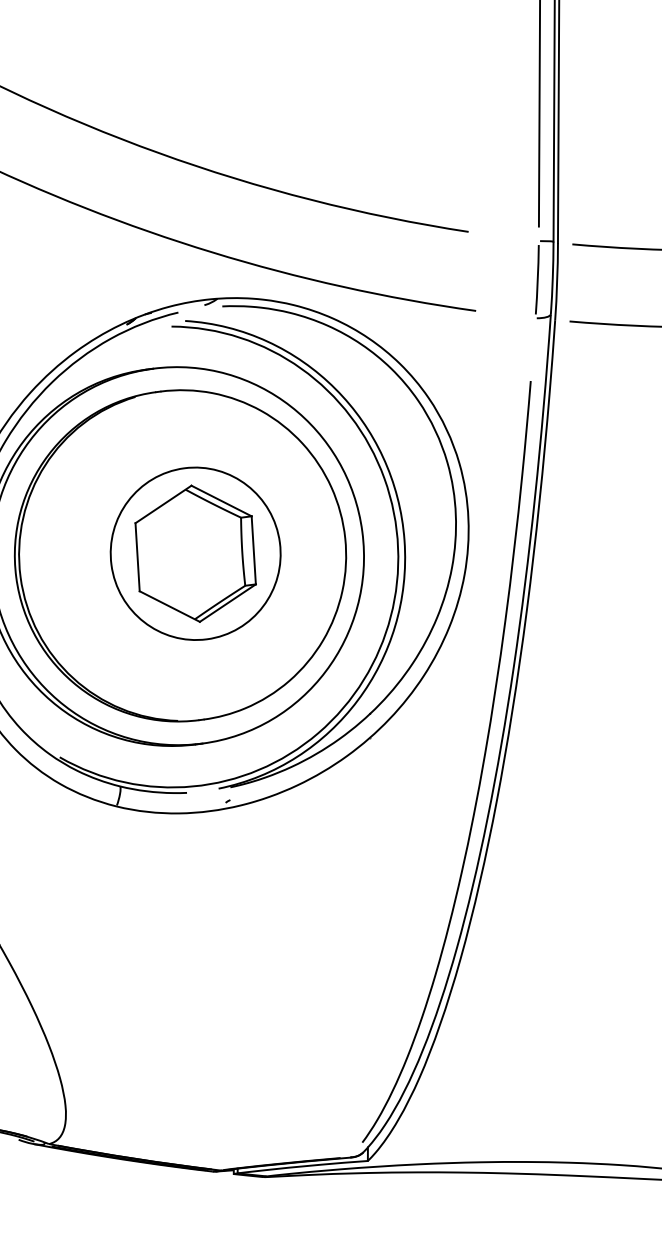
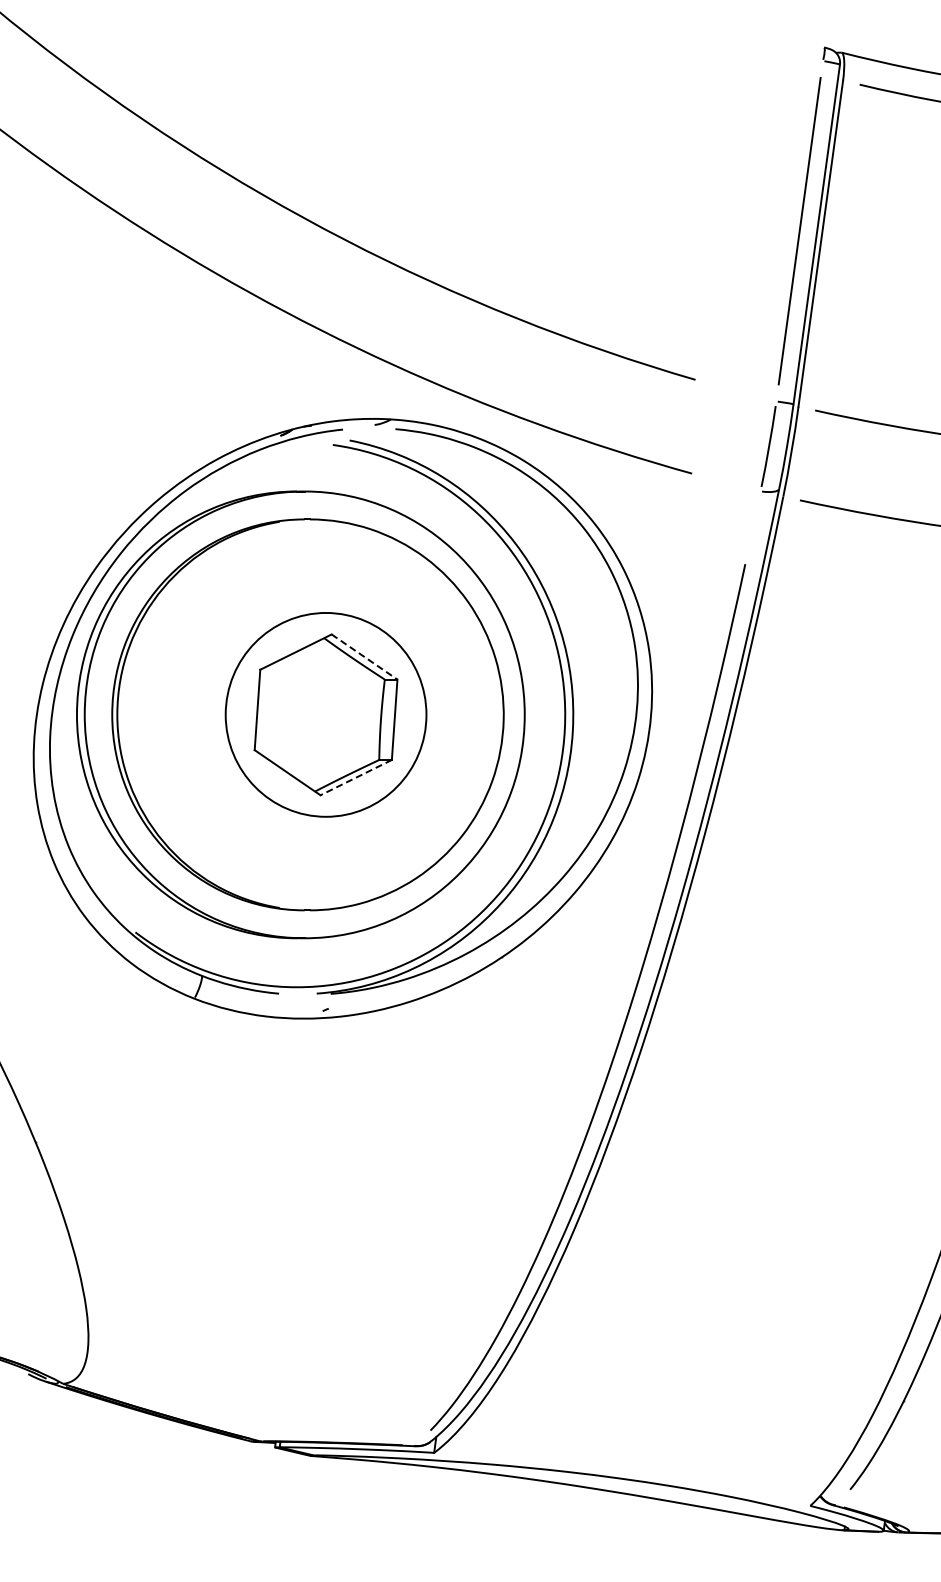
line: (221, 501) -> (364, 657), solid -> dashed
line: (228, 602) -> (356, 777), solid -> dashed

